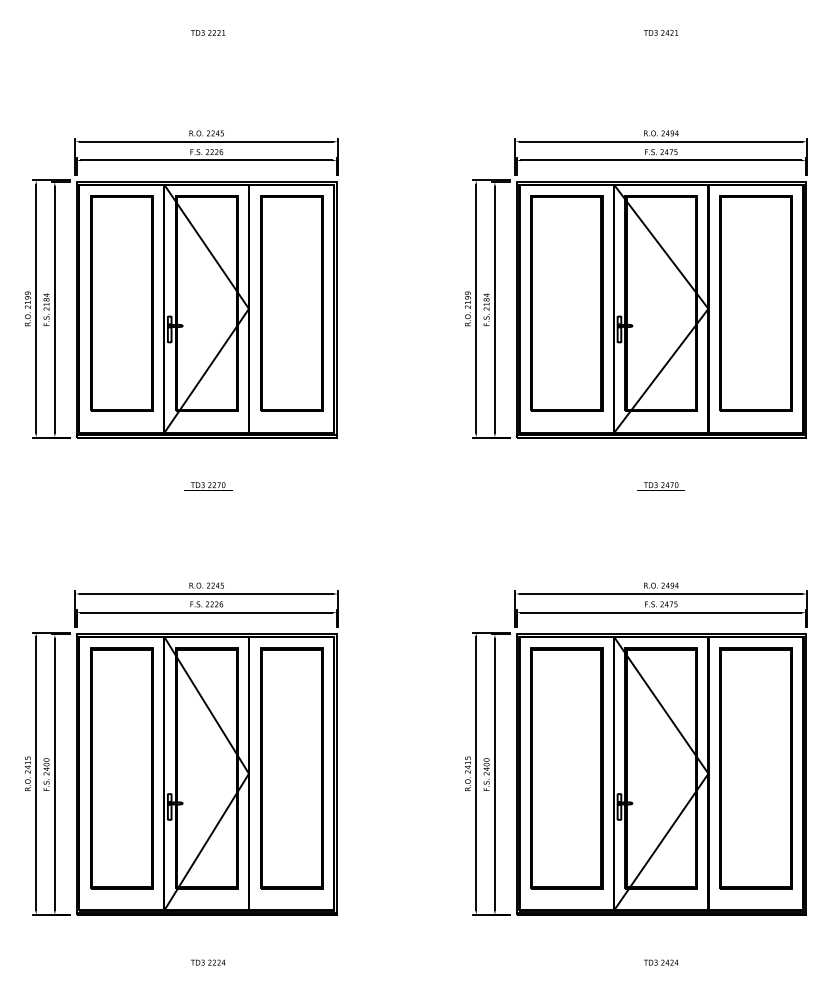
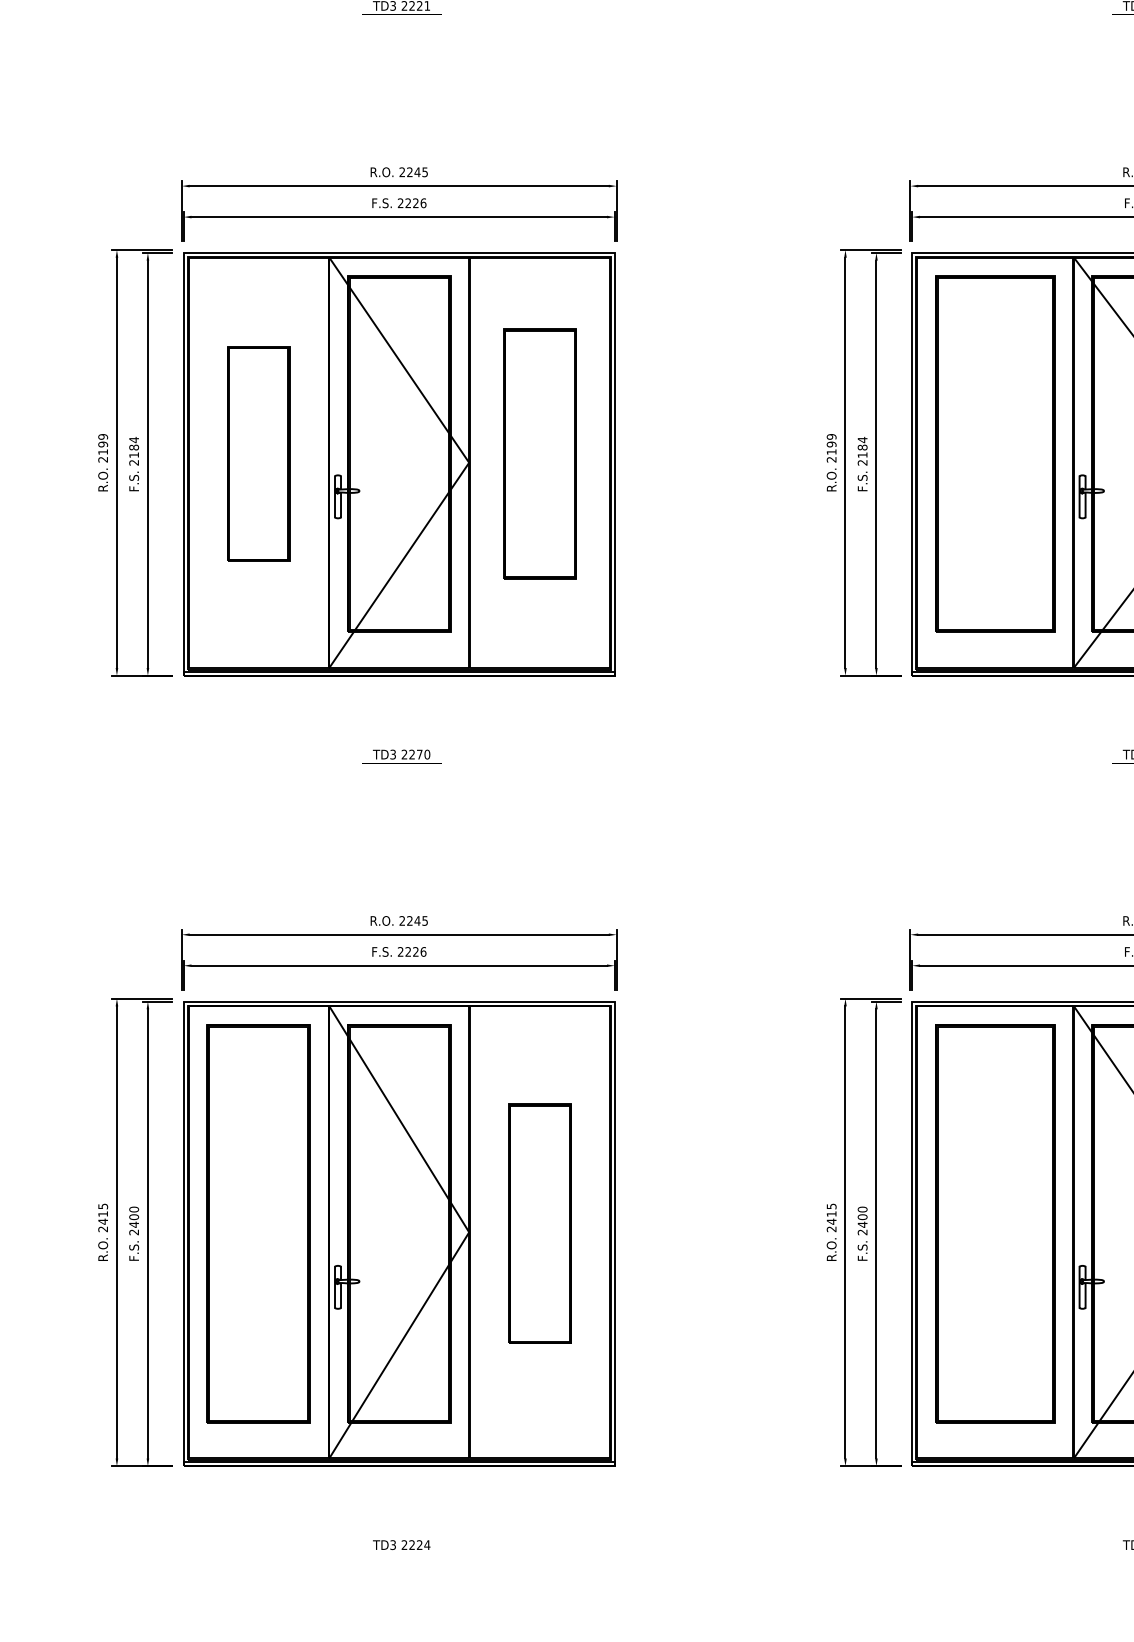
part: (121, 303) -> (258, 453), size x0.6
part: (291, 303) -> (539, 453), size x0.7
part: (291, 768) -> (539, 1223), size x0.6

